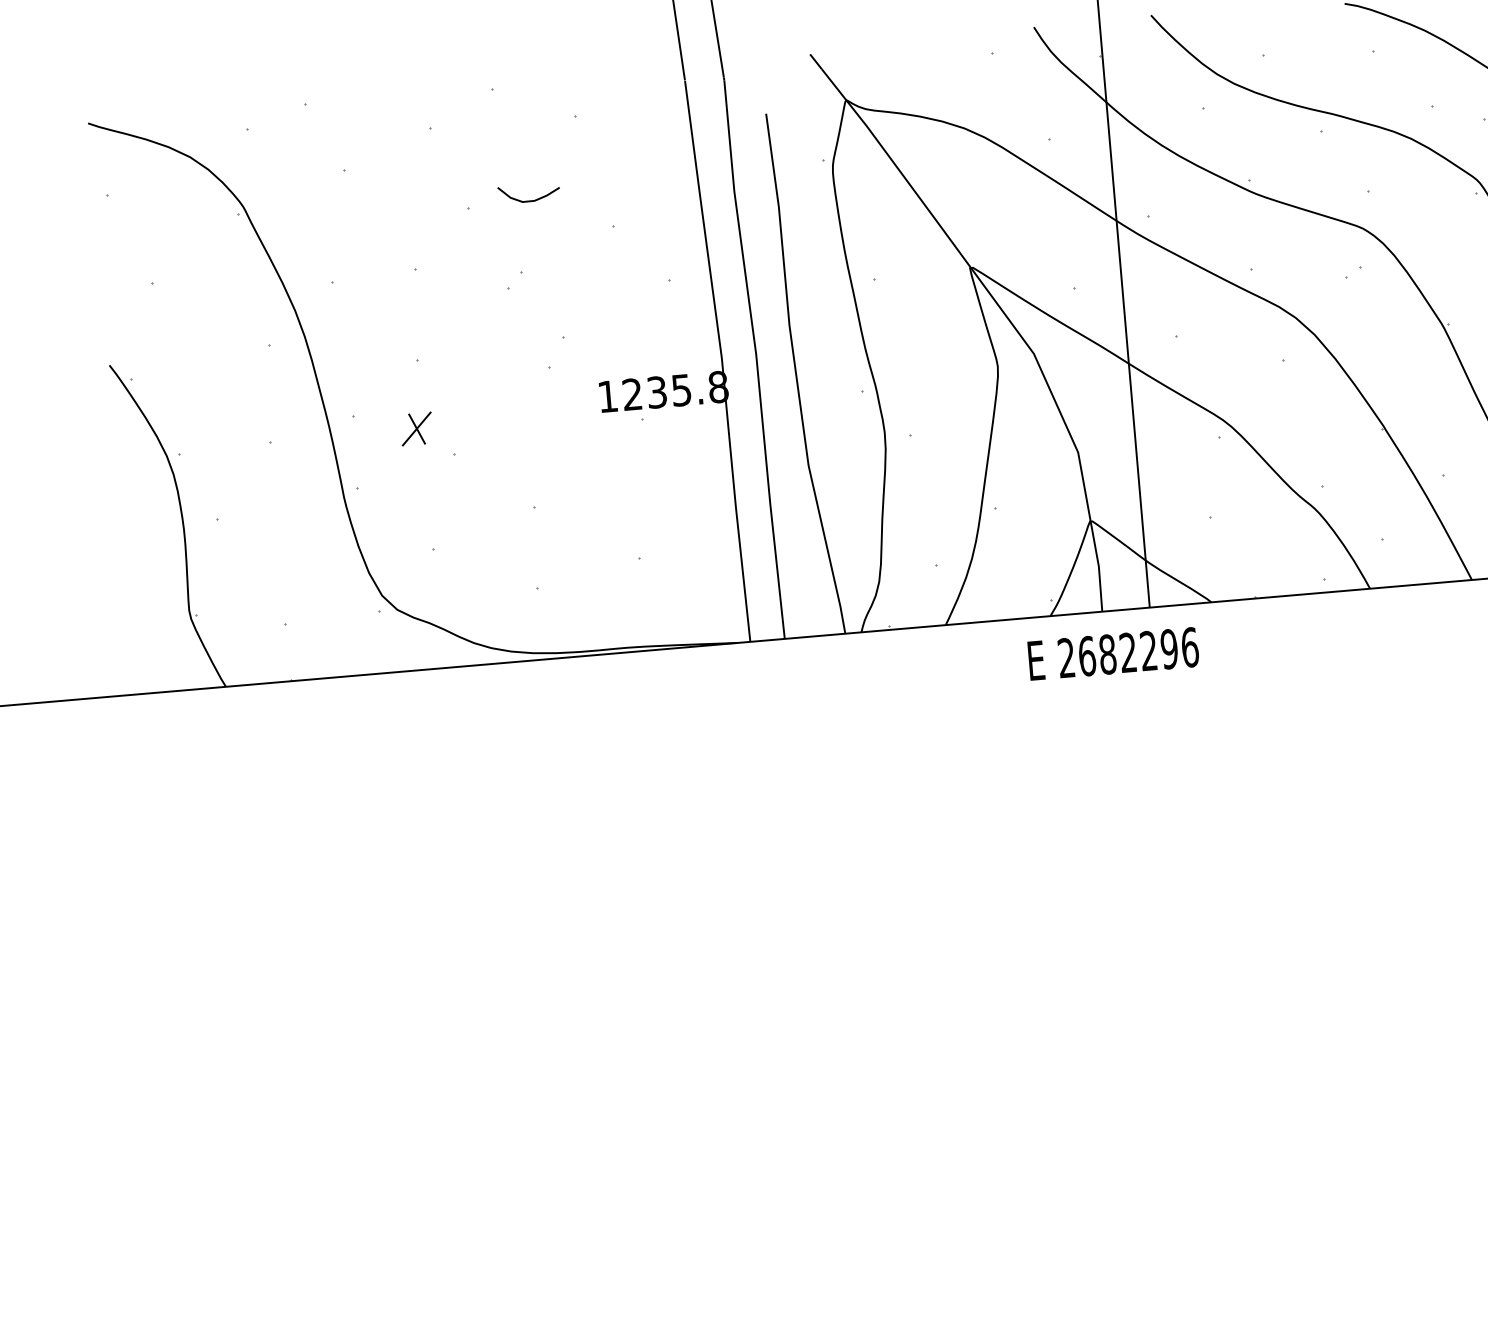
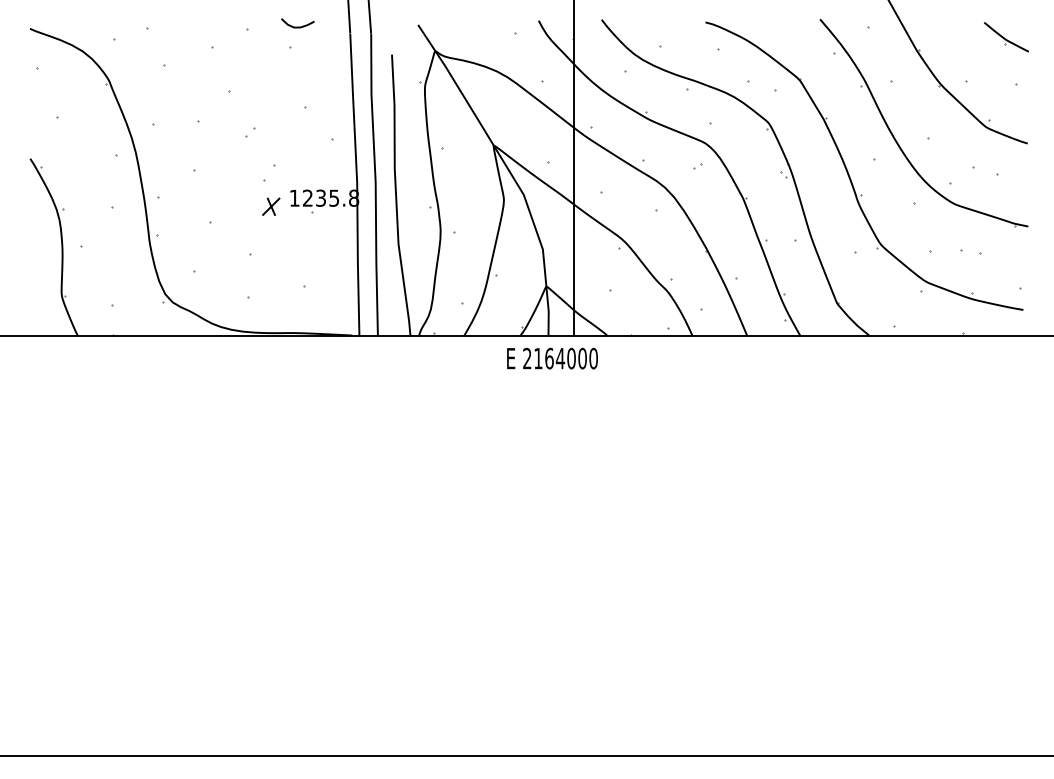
curve: (528, 199) -> (297, 26), moved
part: (417, 428) -> (271, 206), moved
text: (1139, 651) -> (566, 358), 2682296 -> 2164000

